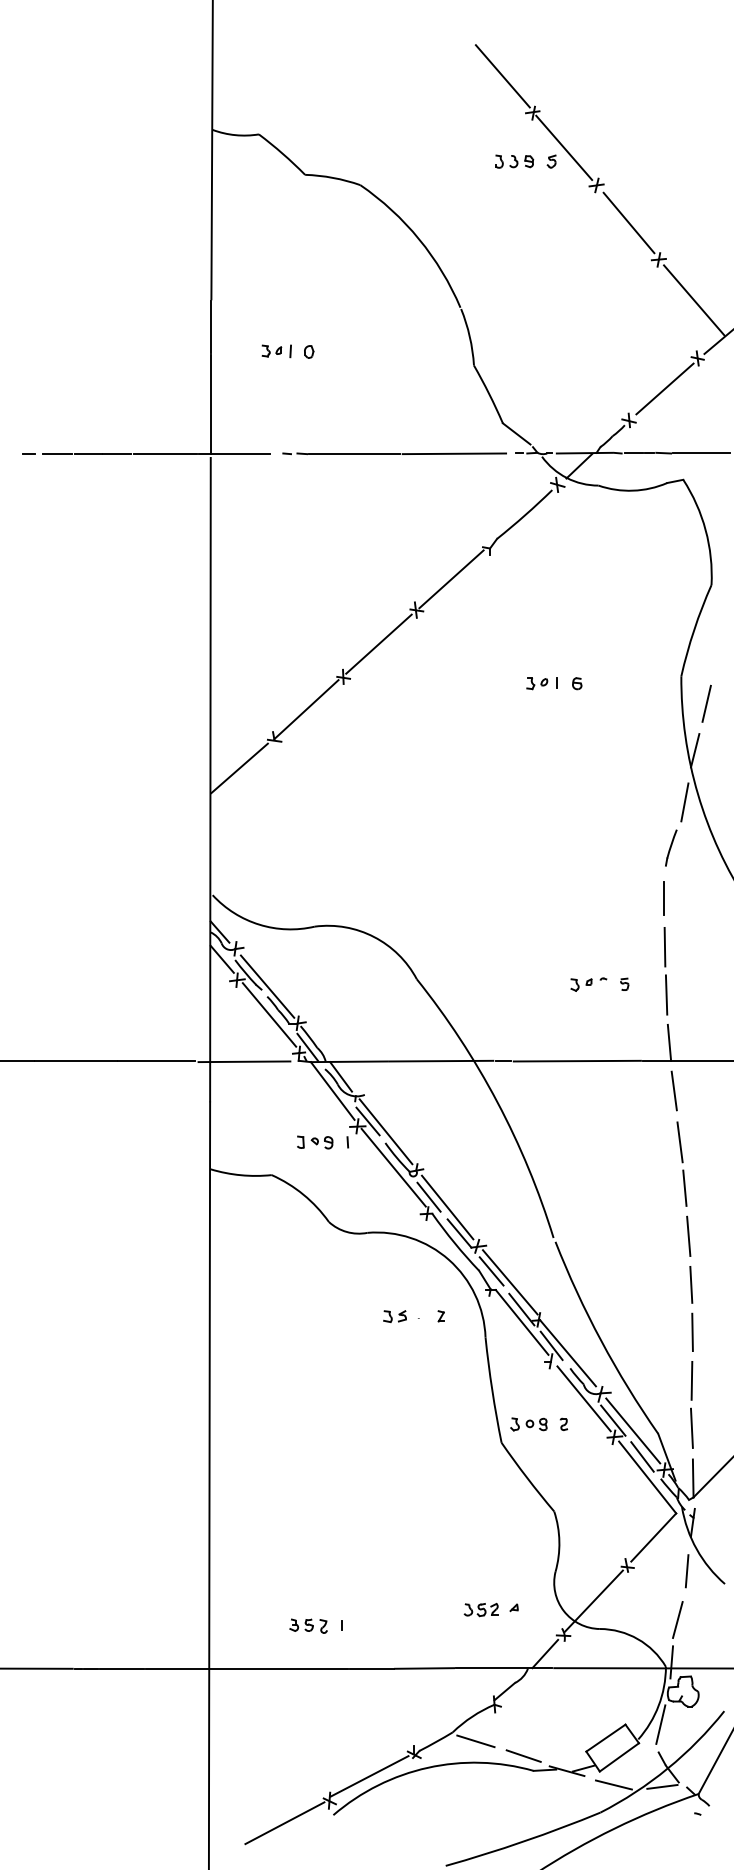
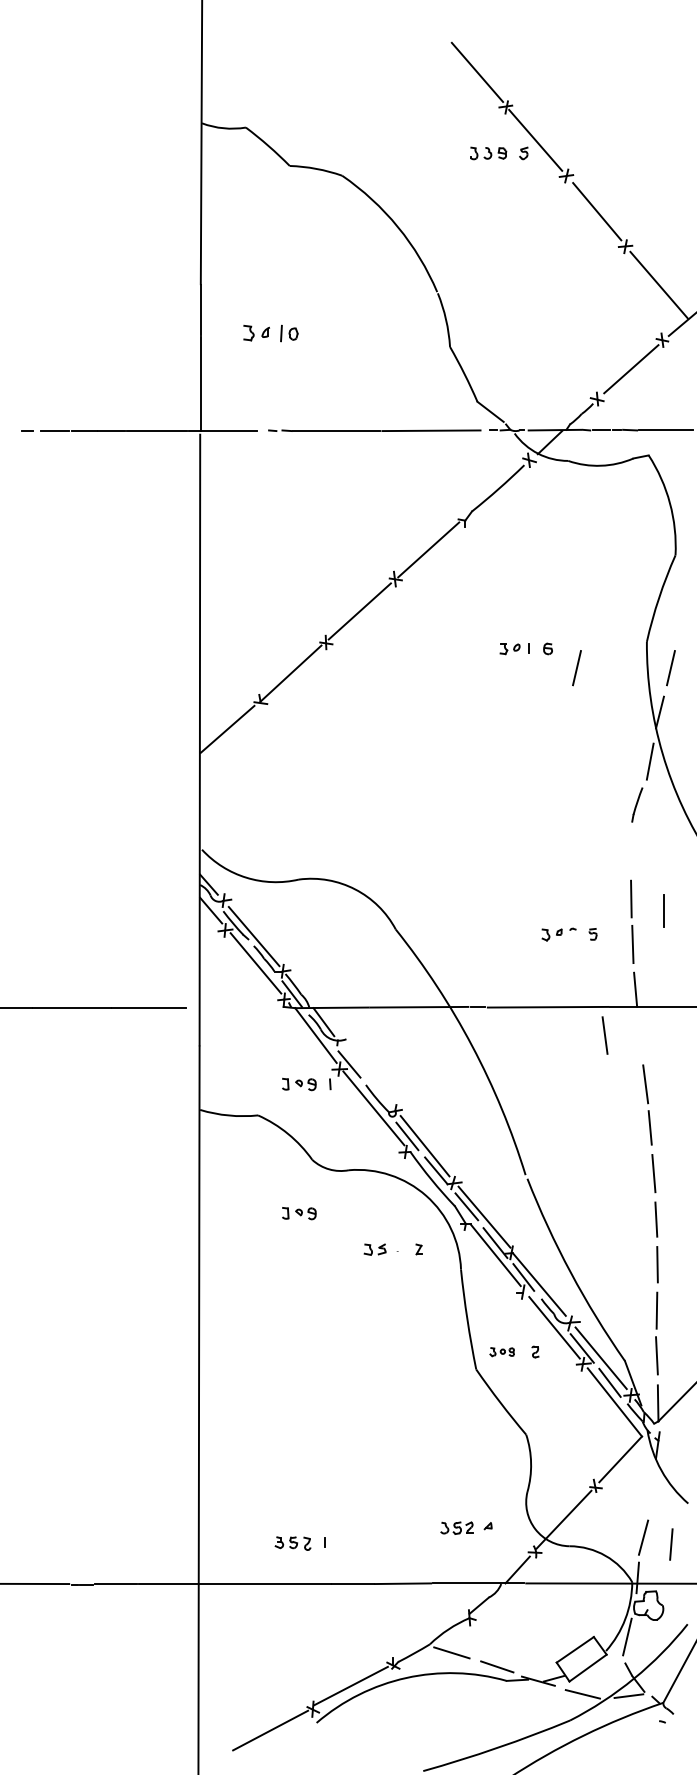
part: (276, 351) -> (262, 333), size x1.4
line: (607, 703) -> (576, 667), added
line: (663, 898) -> (663, 910), moved
line: (244, 1061) -> (232, 1007), removed
line: (673, 1090) -> (604, 1035), moved
line: (385, 1131) -> (366, 1074), removed
part: (315, 1278) -> (299, 1213), added
part: (528, 1424) -> (501, 1352), size x0.7
line: (687, 1571) -> (671, 1544), moved

